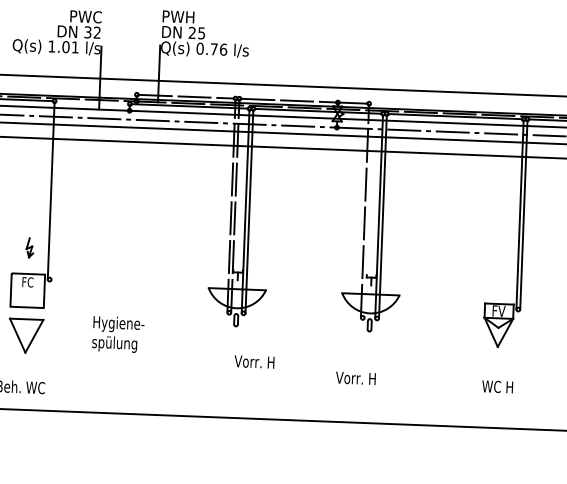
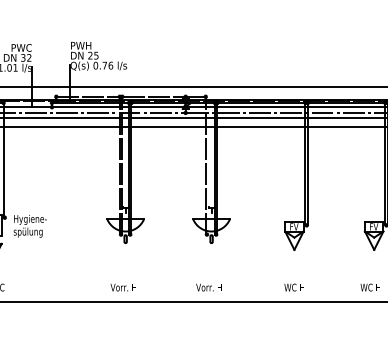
text: (117, 333) -> (29, 225), moved
text: (253, 361) -> (122, 287), moved
text: (355, 378) -> (208, 287), moved
text: (496, 386) -> (293, 287), moved

